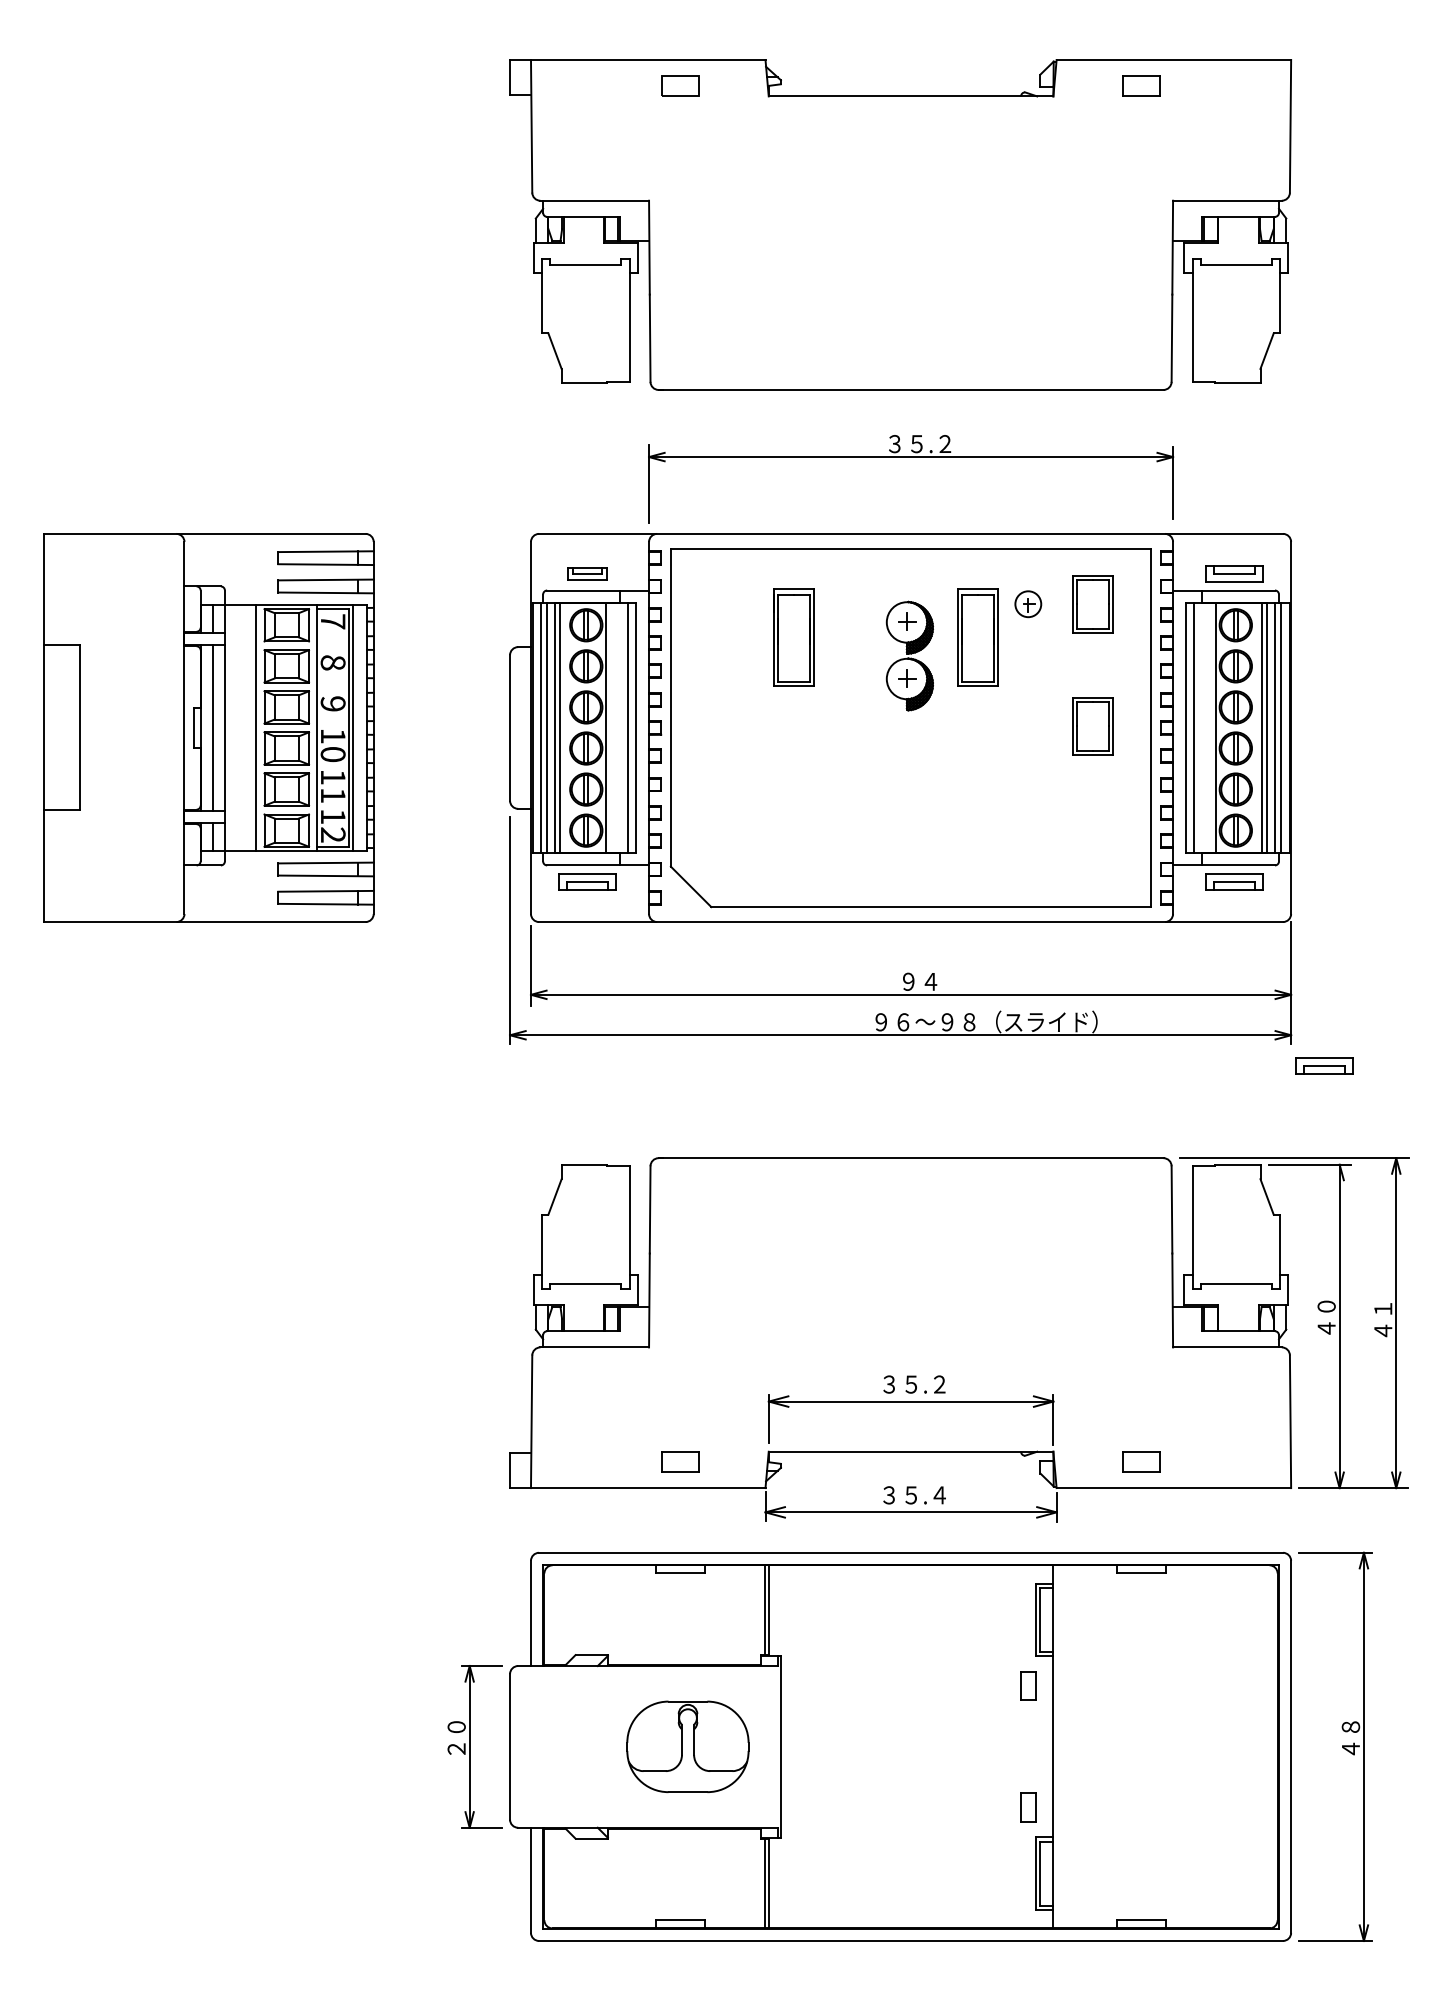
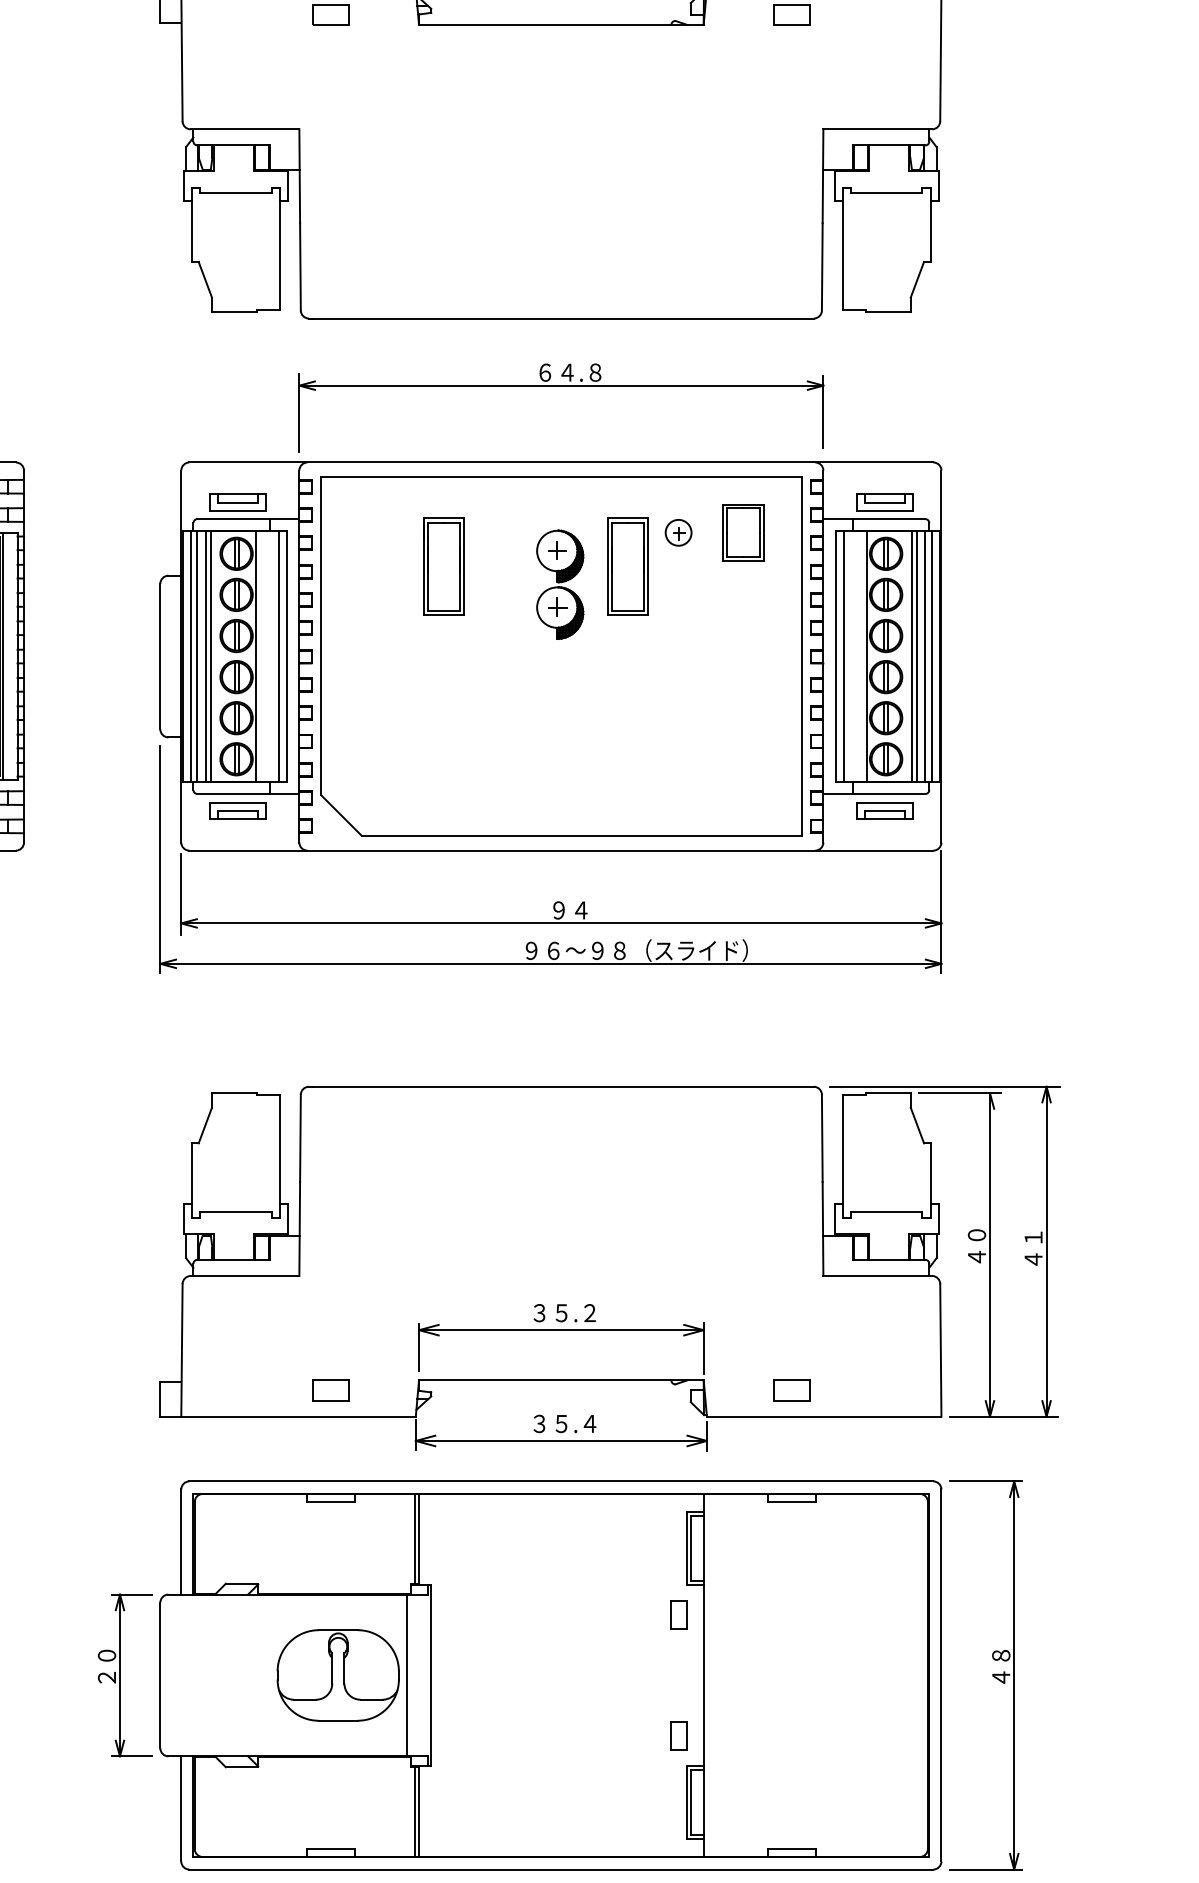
text: (920, 444) -> (570, 373), ３５.２ -> ６４.８
part: (587, 573) -> (237, 502), size x1.43
part: (1092, 726) -> (742, 655), removed
part: (1324, 1065) -> (974, 994), removed
line: (756, 1746) -> (406, 1675), added

